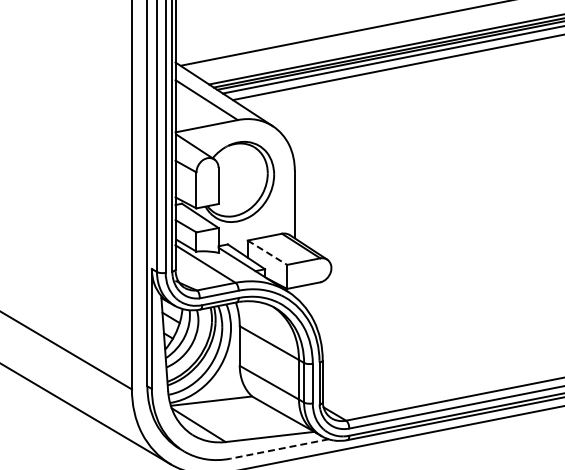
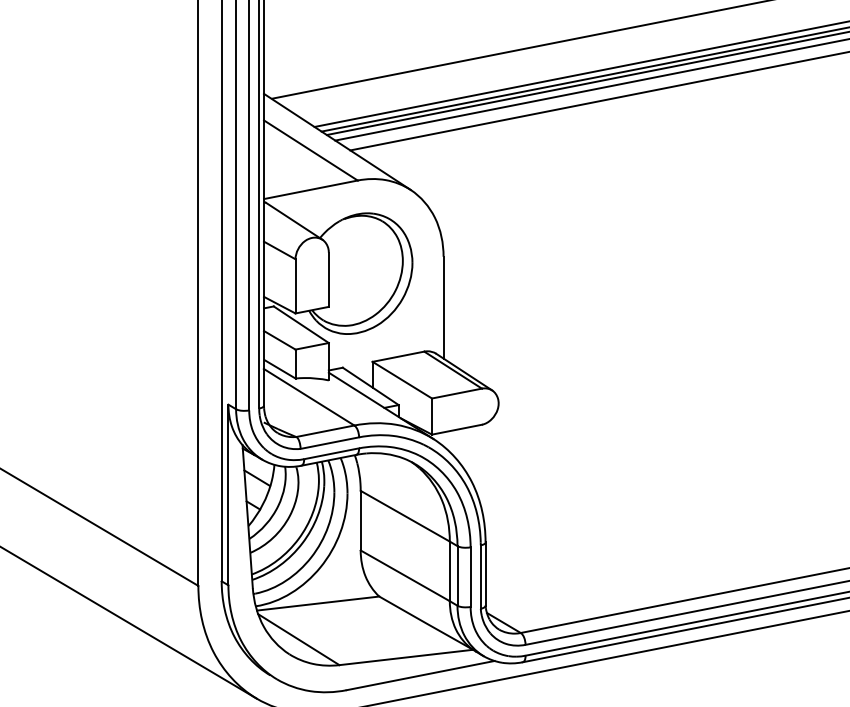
line: (267, 252) -> (402, 379), dashed -> solid
line: (279, 449) -> (420, 676), dashed -> solid

